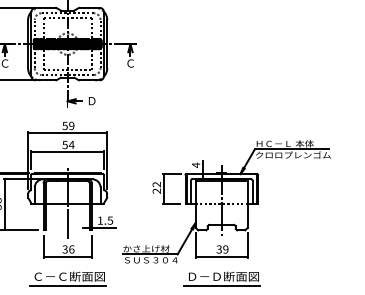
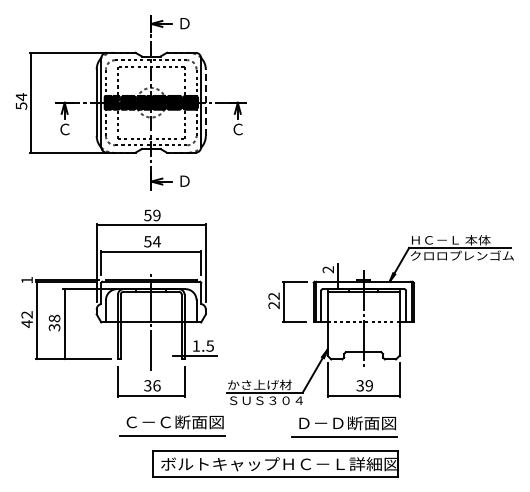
line: (107, 43) -> (205, 102), solid -> dashed
text: (195, 165) -> (327, 269), 4 -> 2
part: (67, 279) -> (172, 425), moved
part: (221, 279) -> (344, 426), moved

